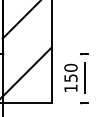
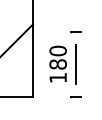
text: (70, 78) -> (57, 64), 150 -> 180

